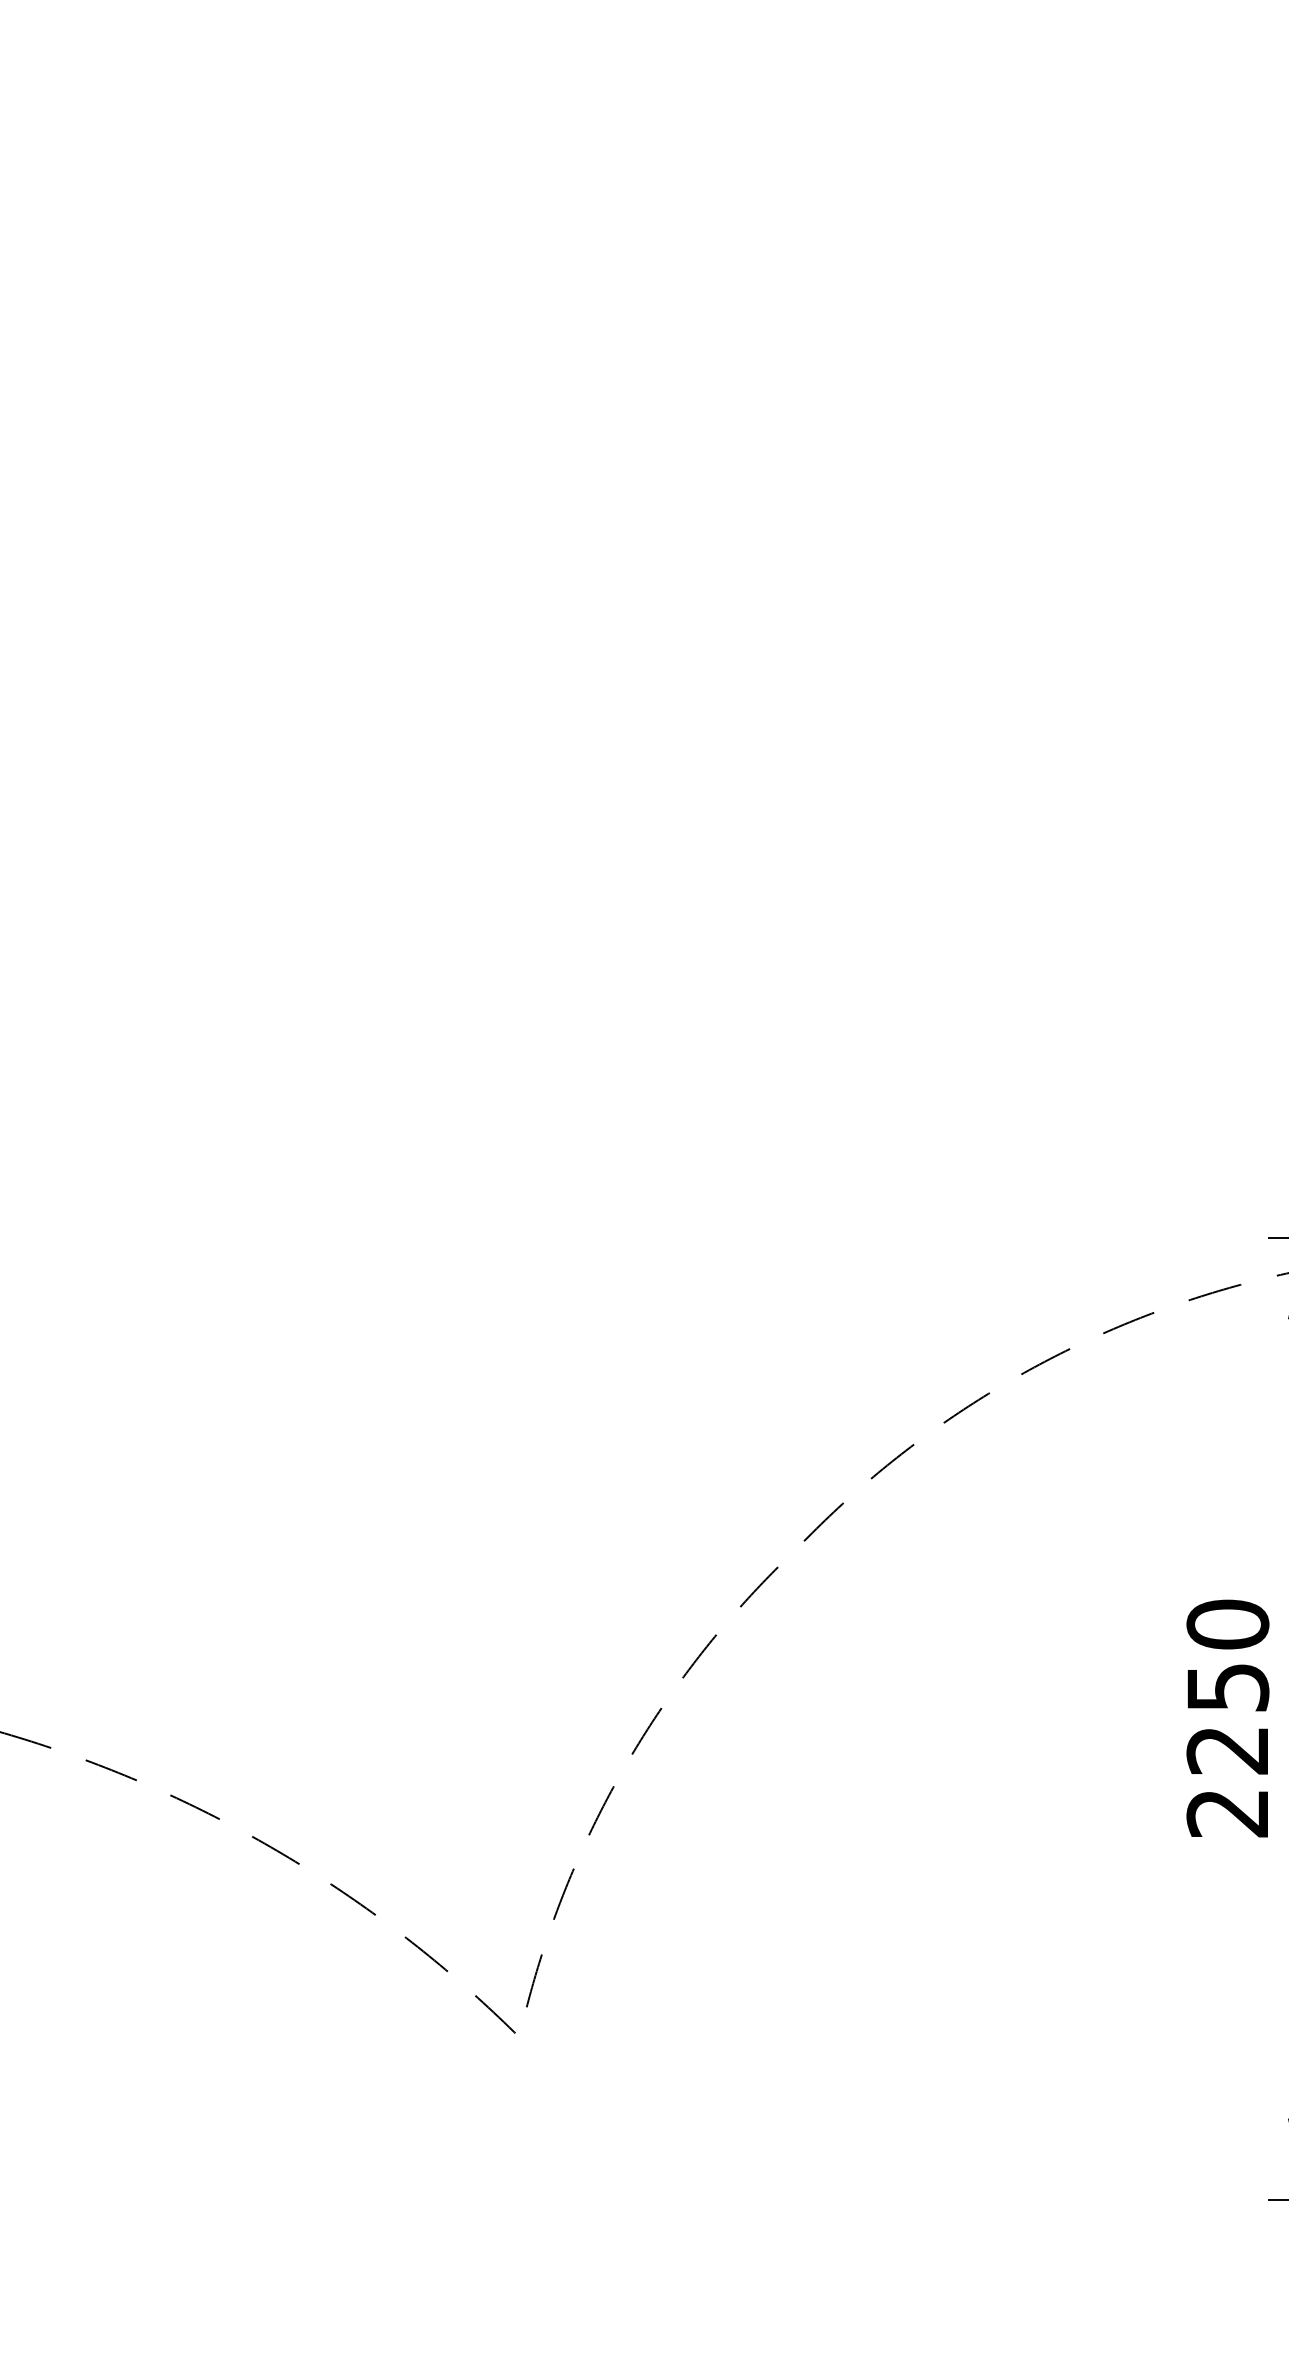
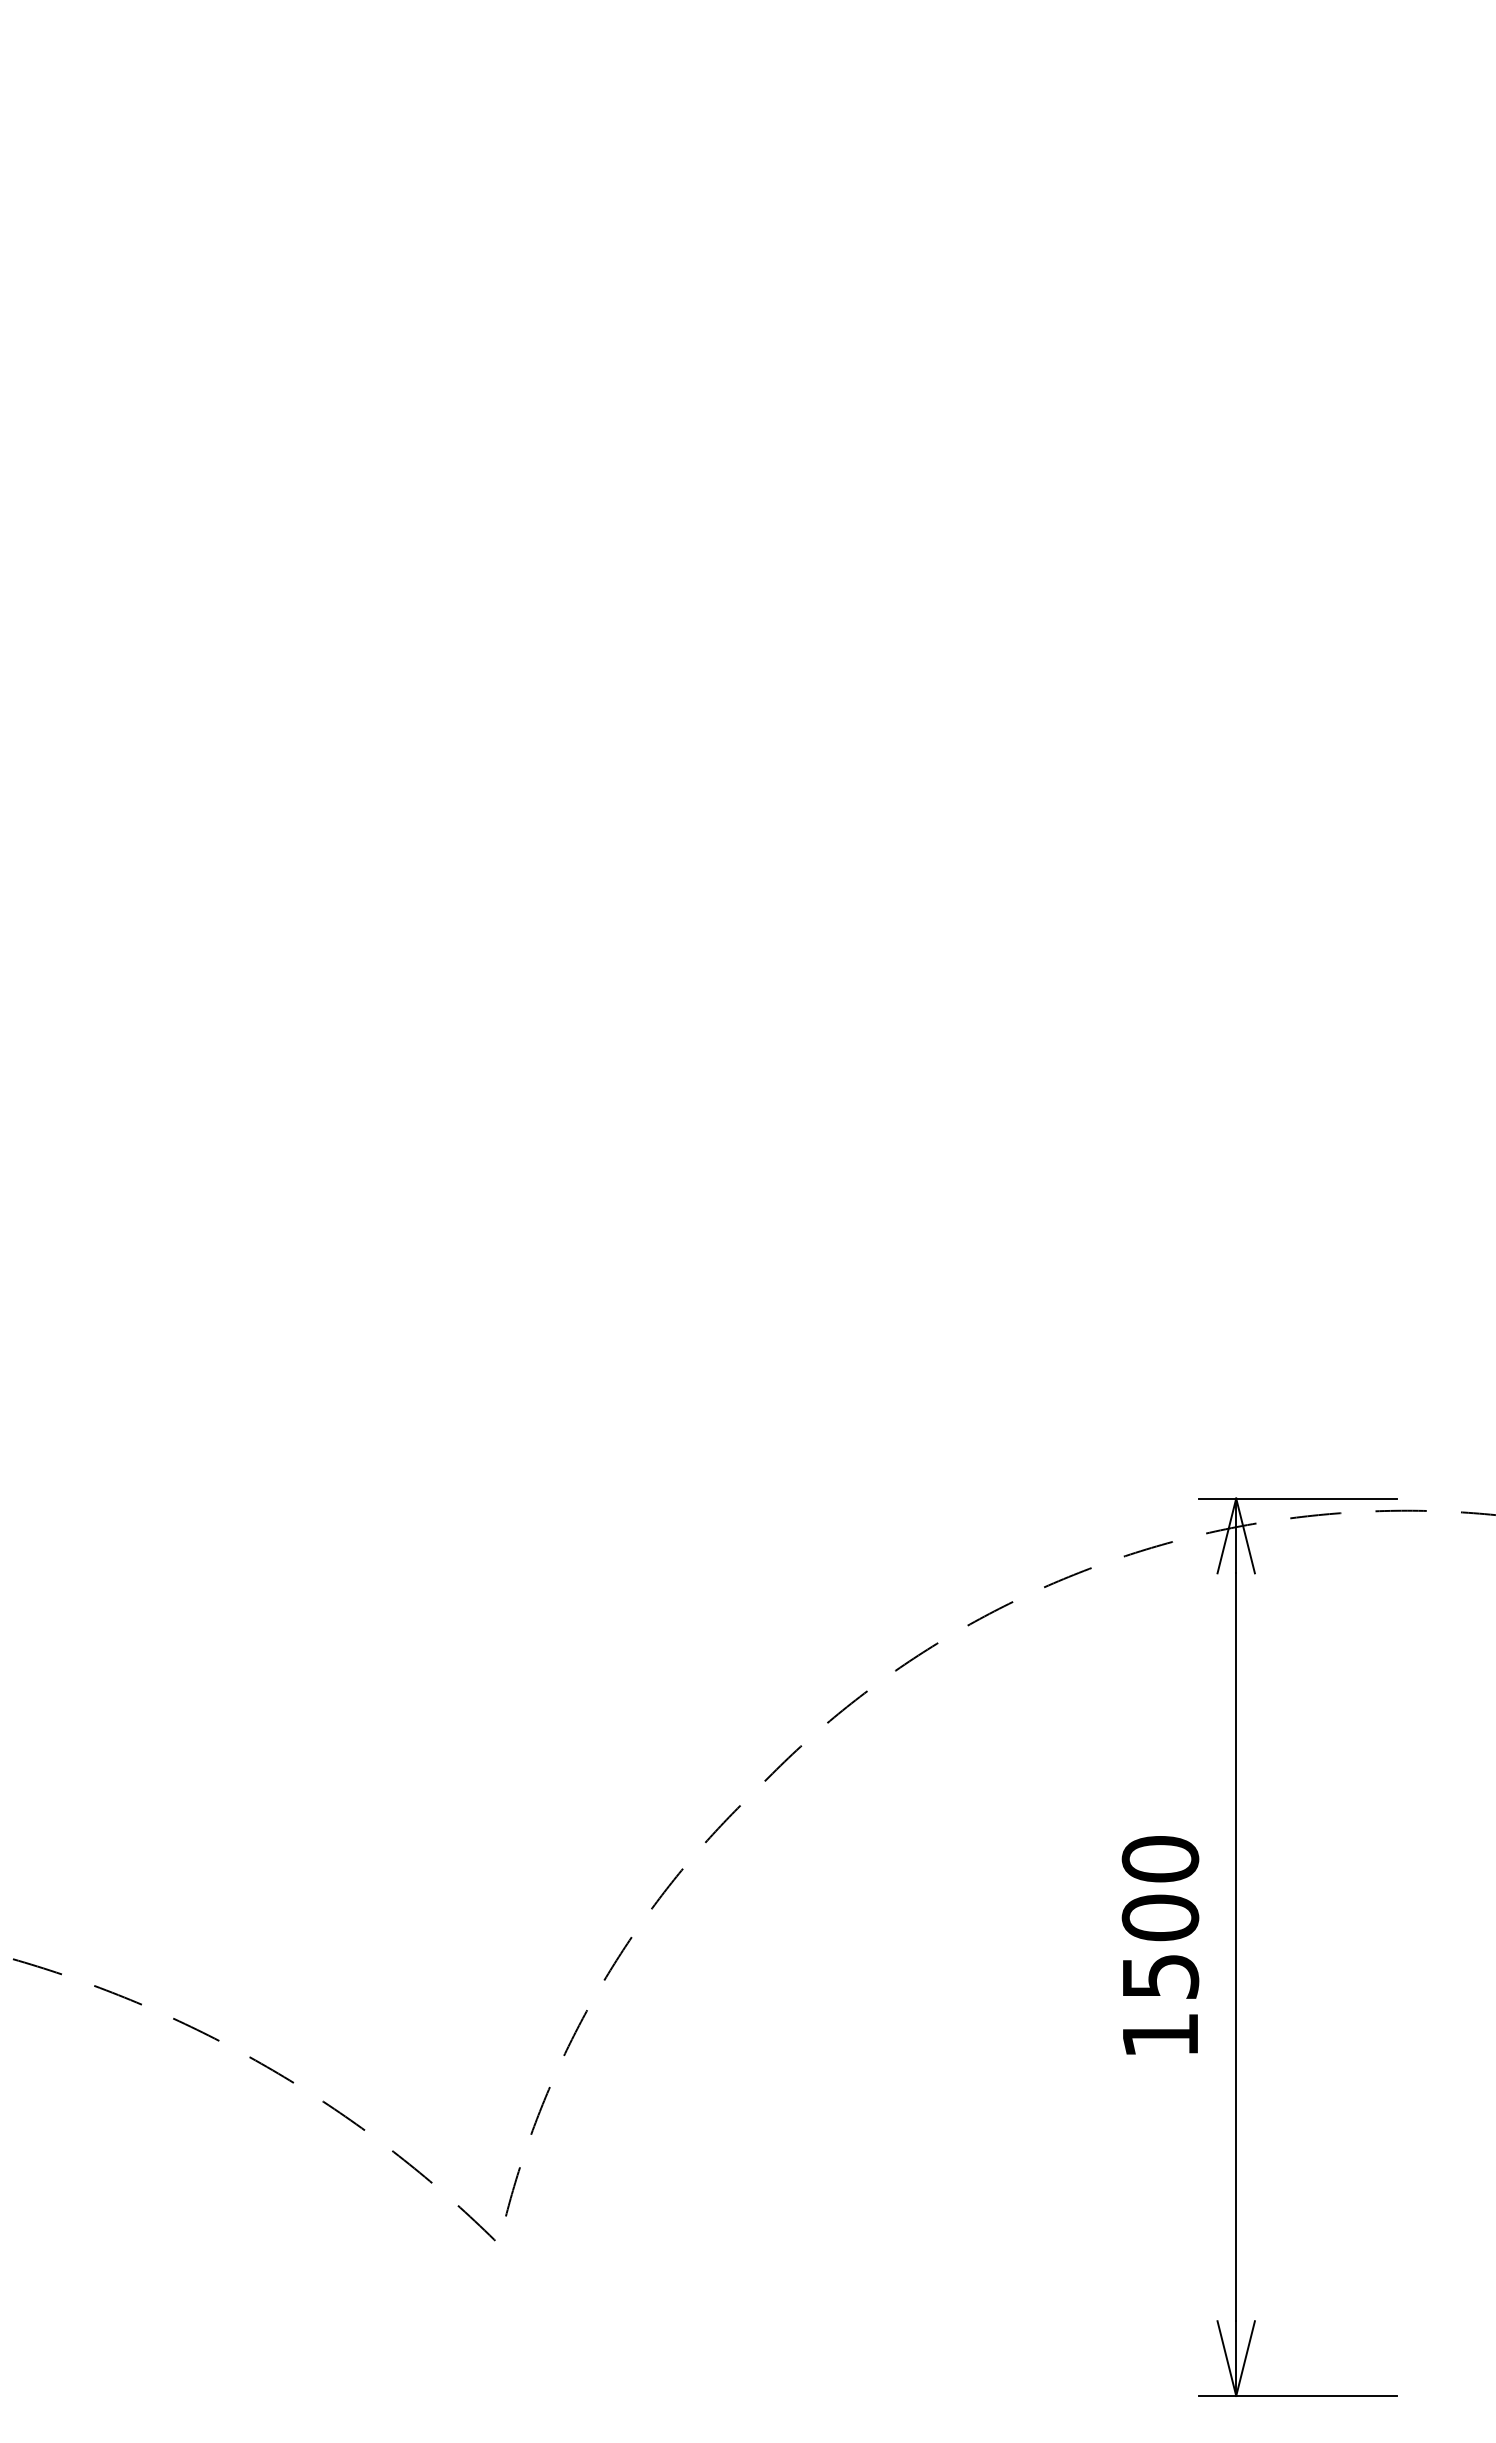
text: (1227, 1749) -> (1160, 1975), 2250 -> 1500

